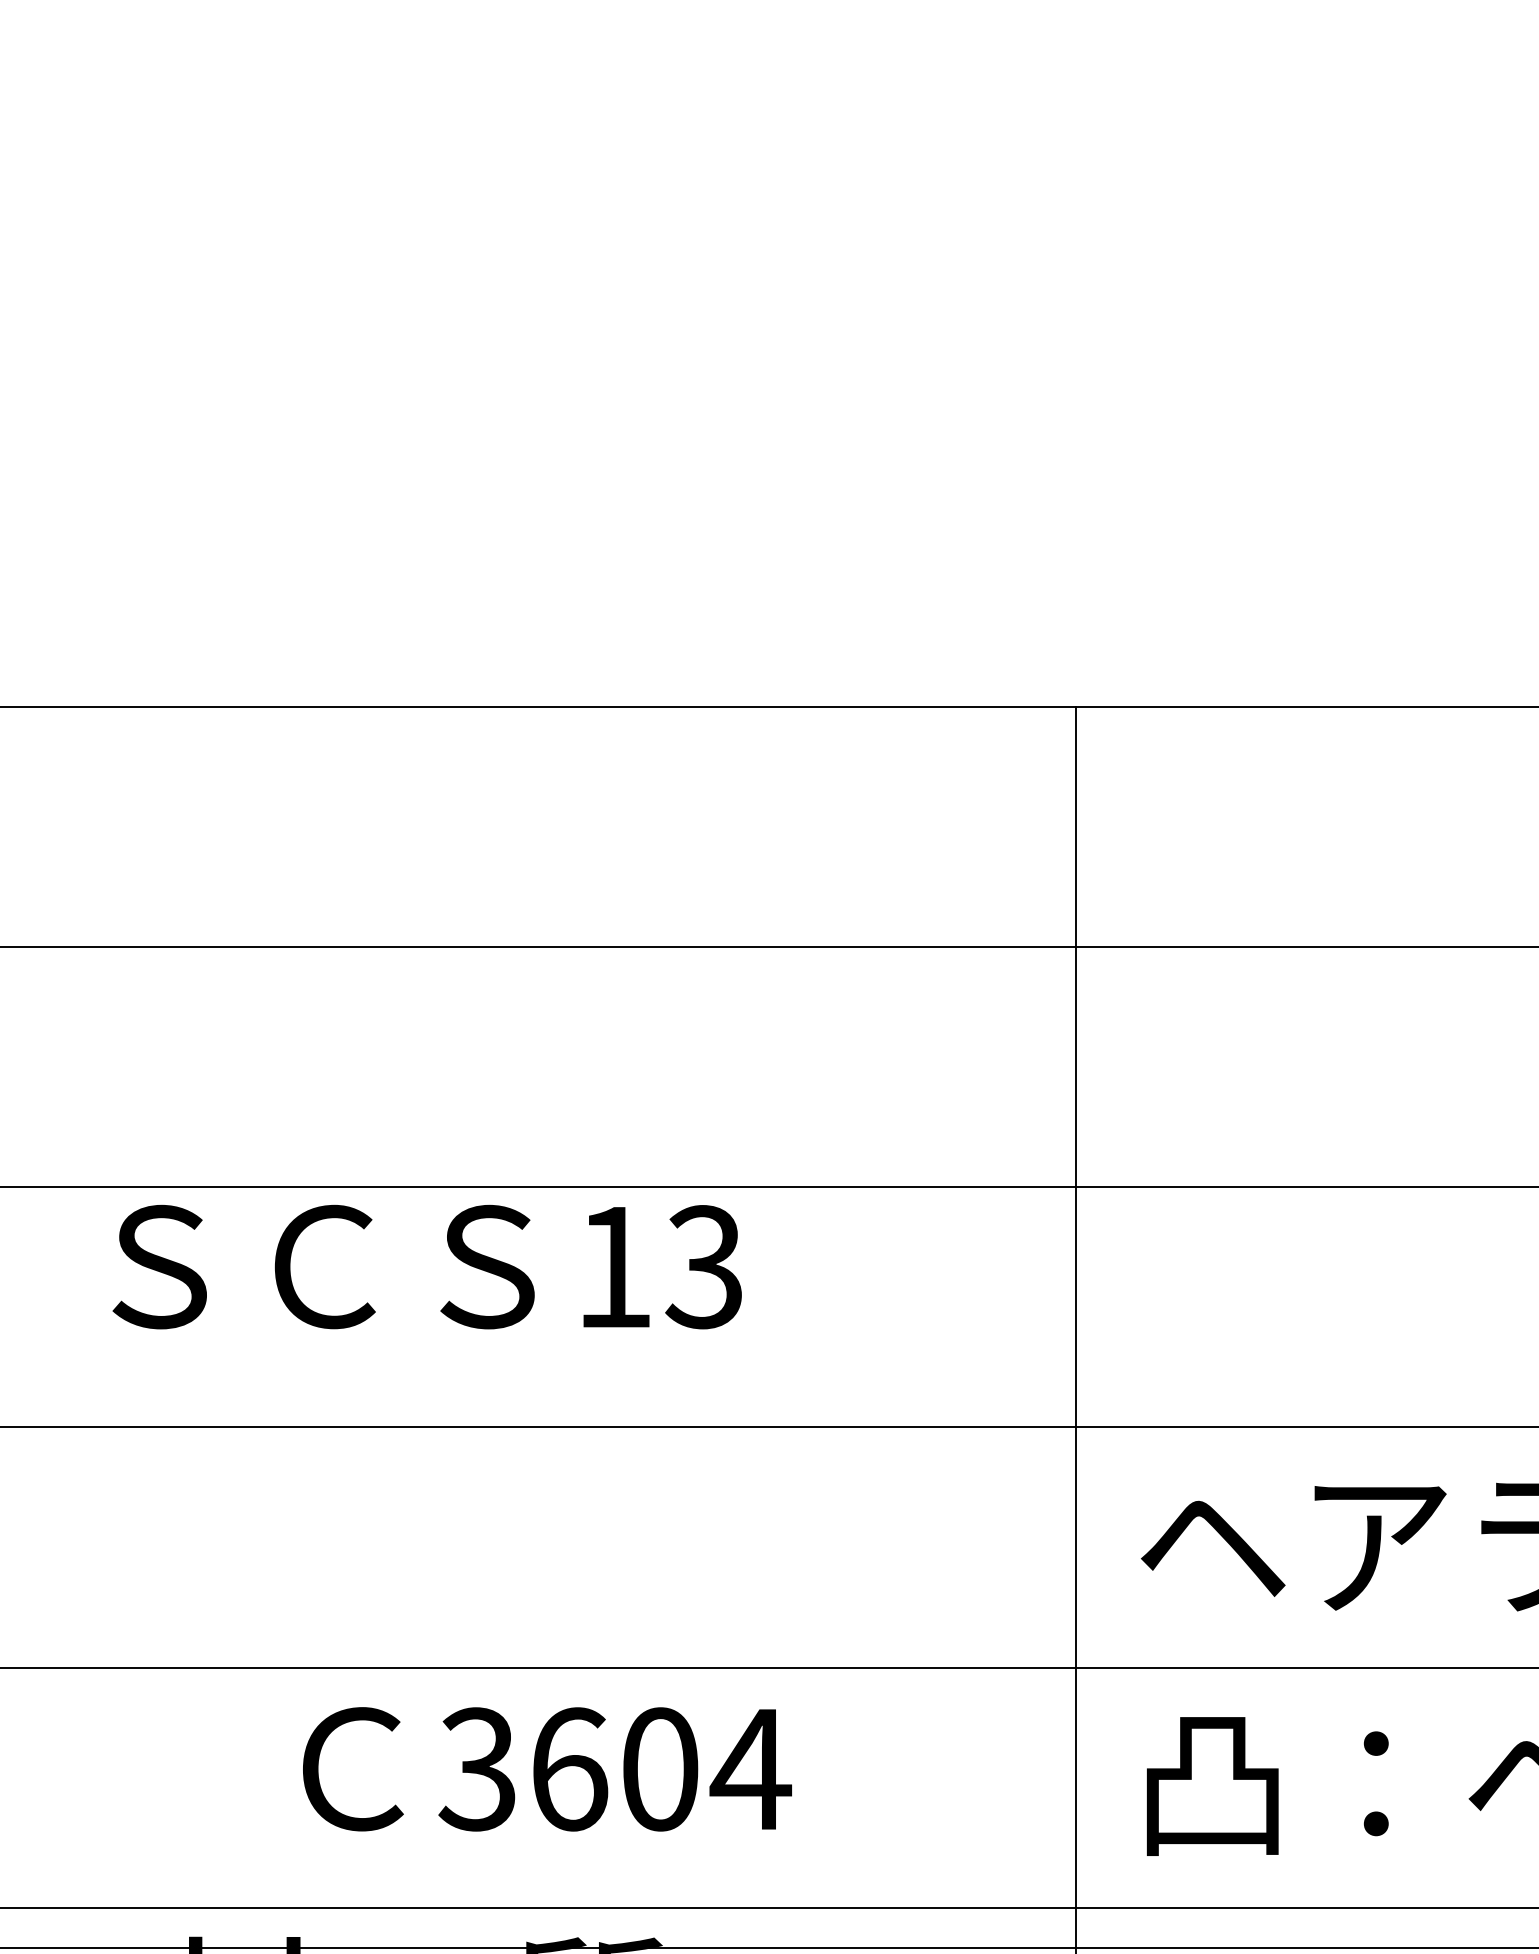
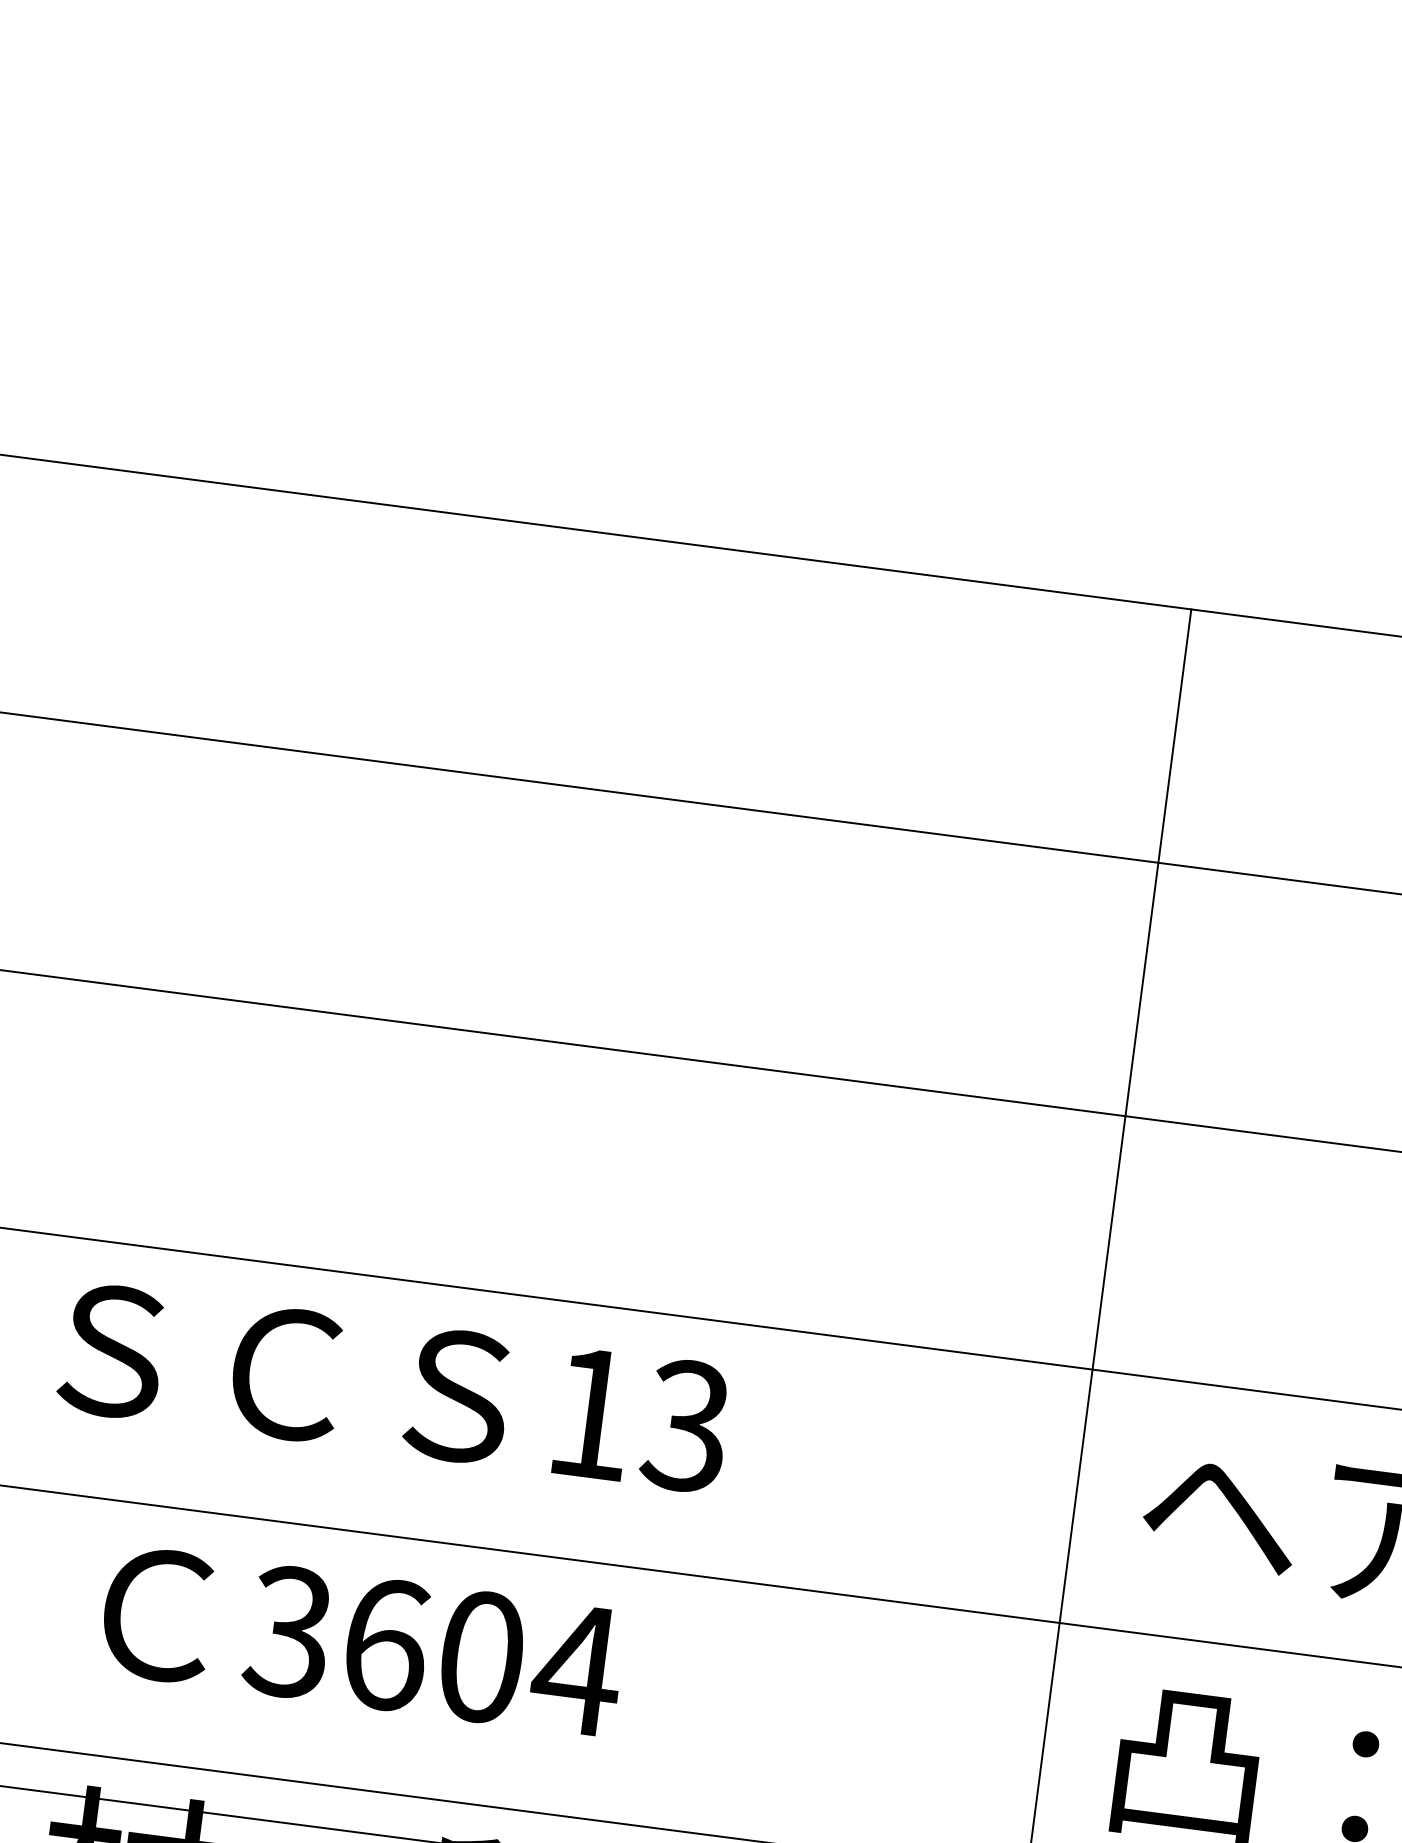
text: (426, 1266) -> (393, 1387), moved
text: (547, 1769) -> (362, 1641), moved

